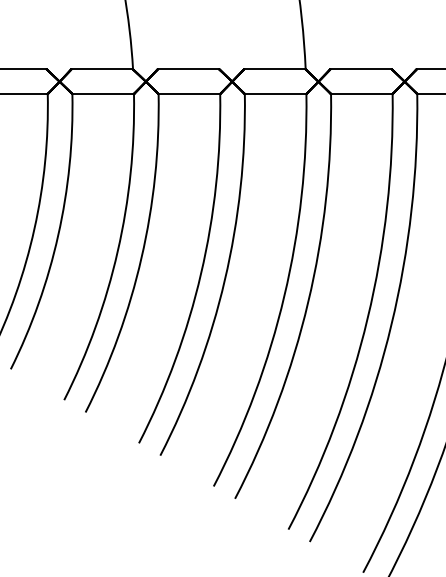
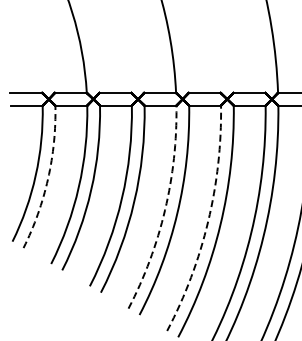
arc: (59, 234) -> (48, 178), solid -> dashed
arc: (285, 296) -> (165, 210), solid -> dashed
arc: (368, 317) -> (208, 221), solid -> dashed

